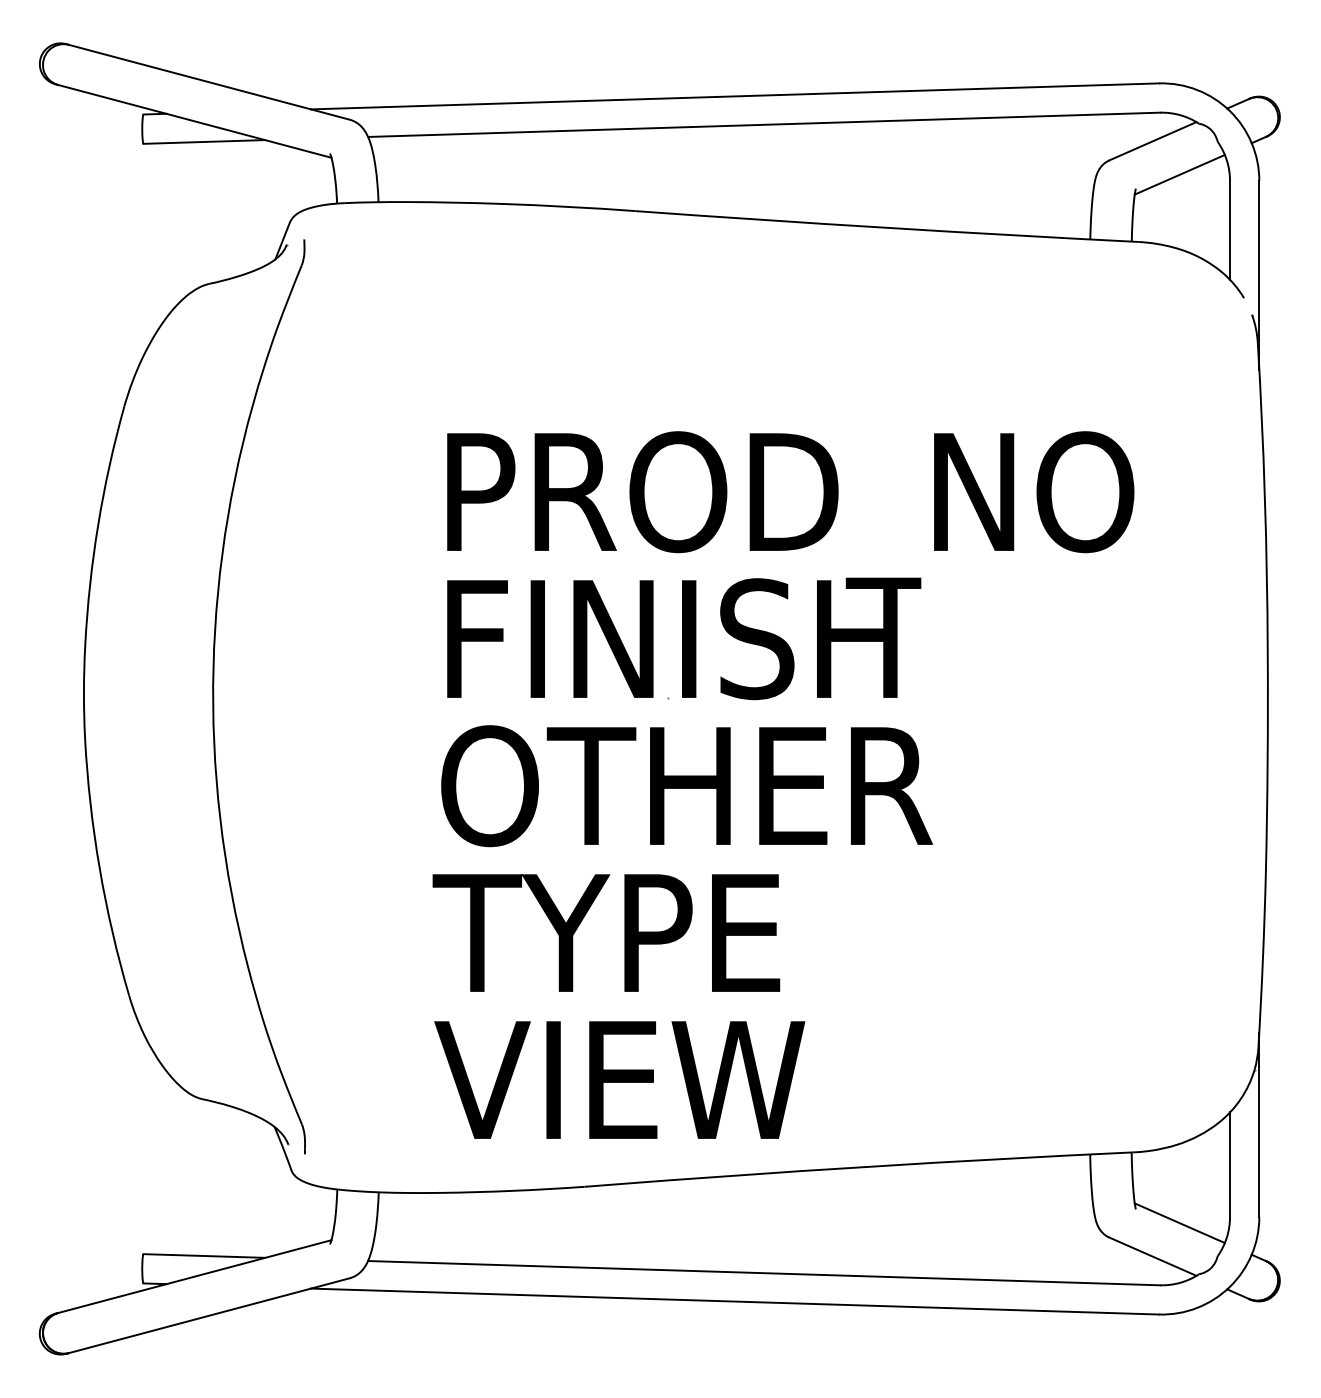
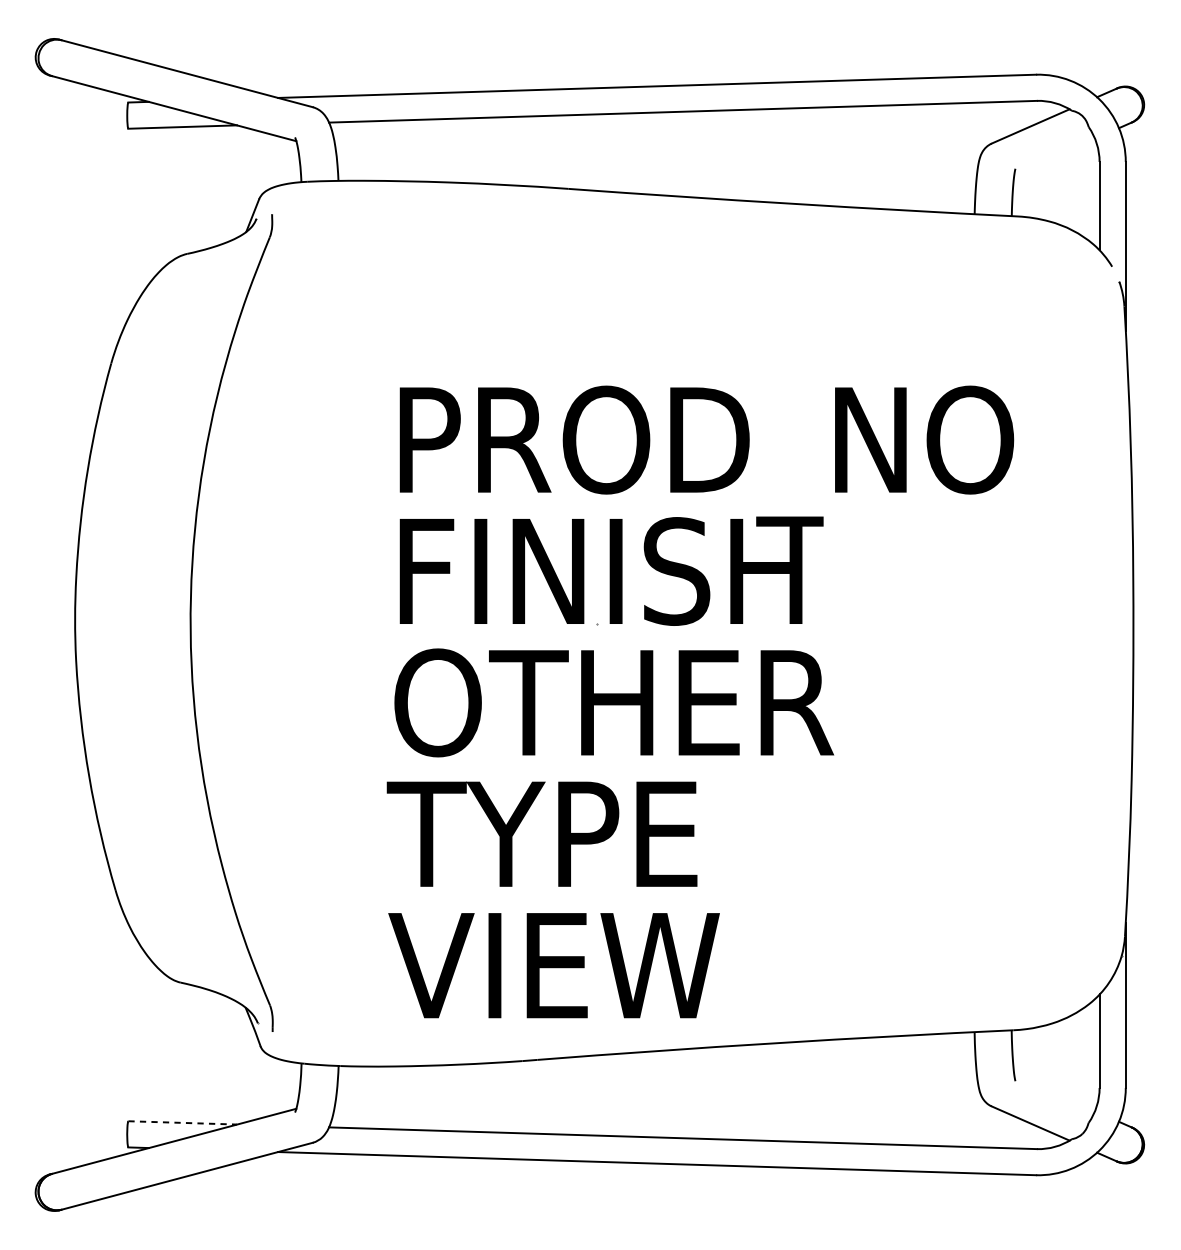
line: (1179, 174) -> (1054, 156), removed
line: (1179, 1223) -> (1054, 1093), removed
line: (204, 1256) -> (182, 1123), solid -> dashed

